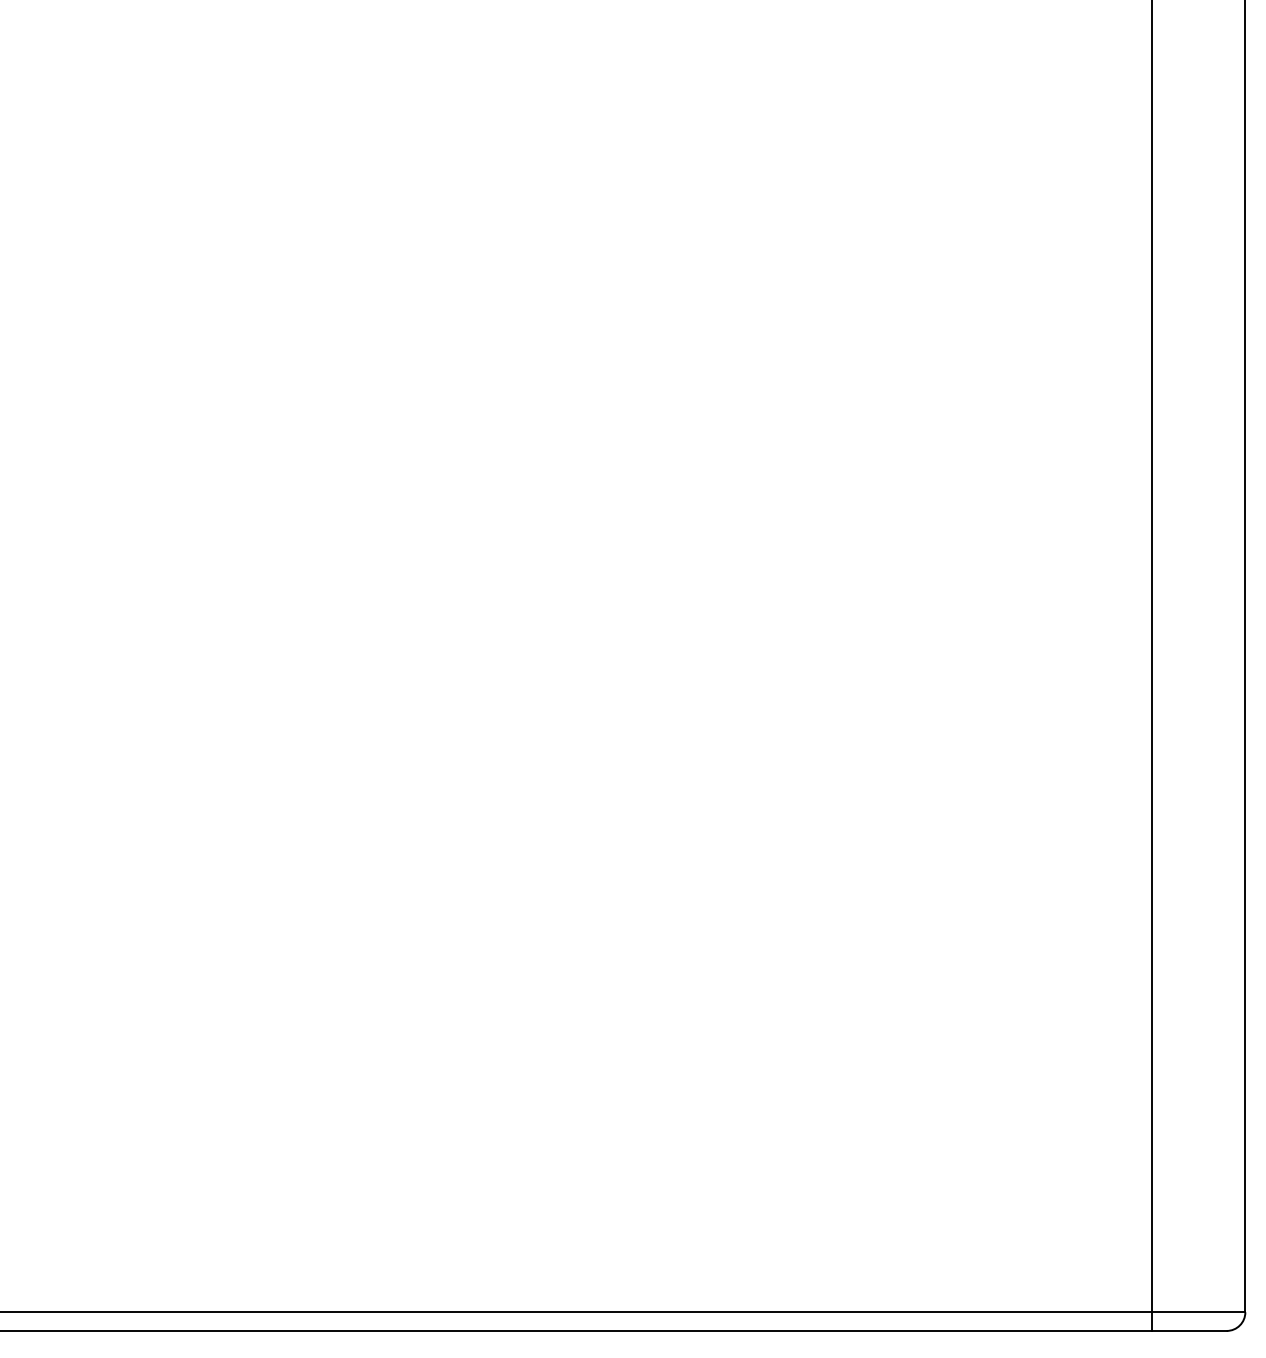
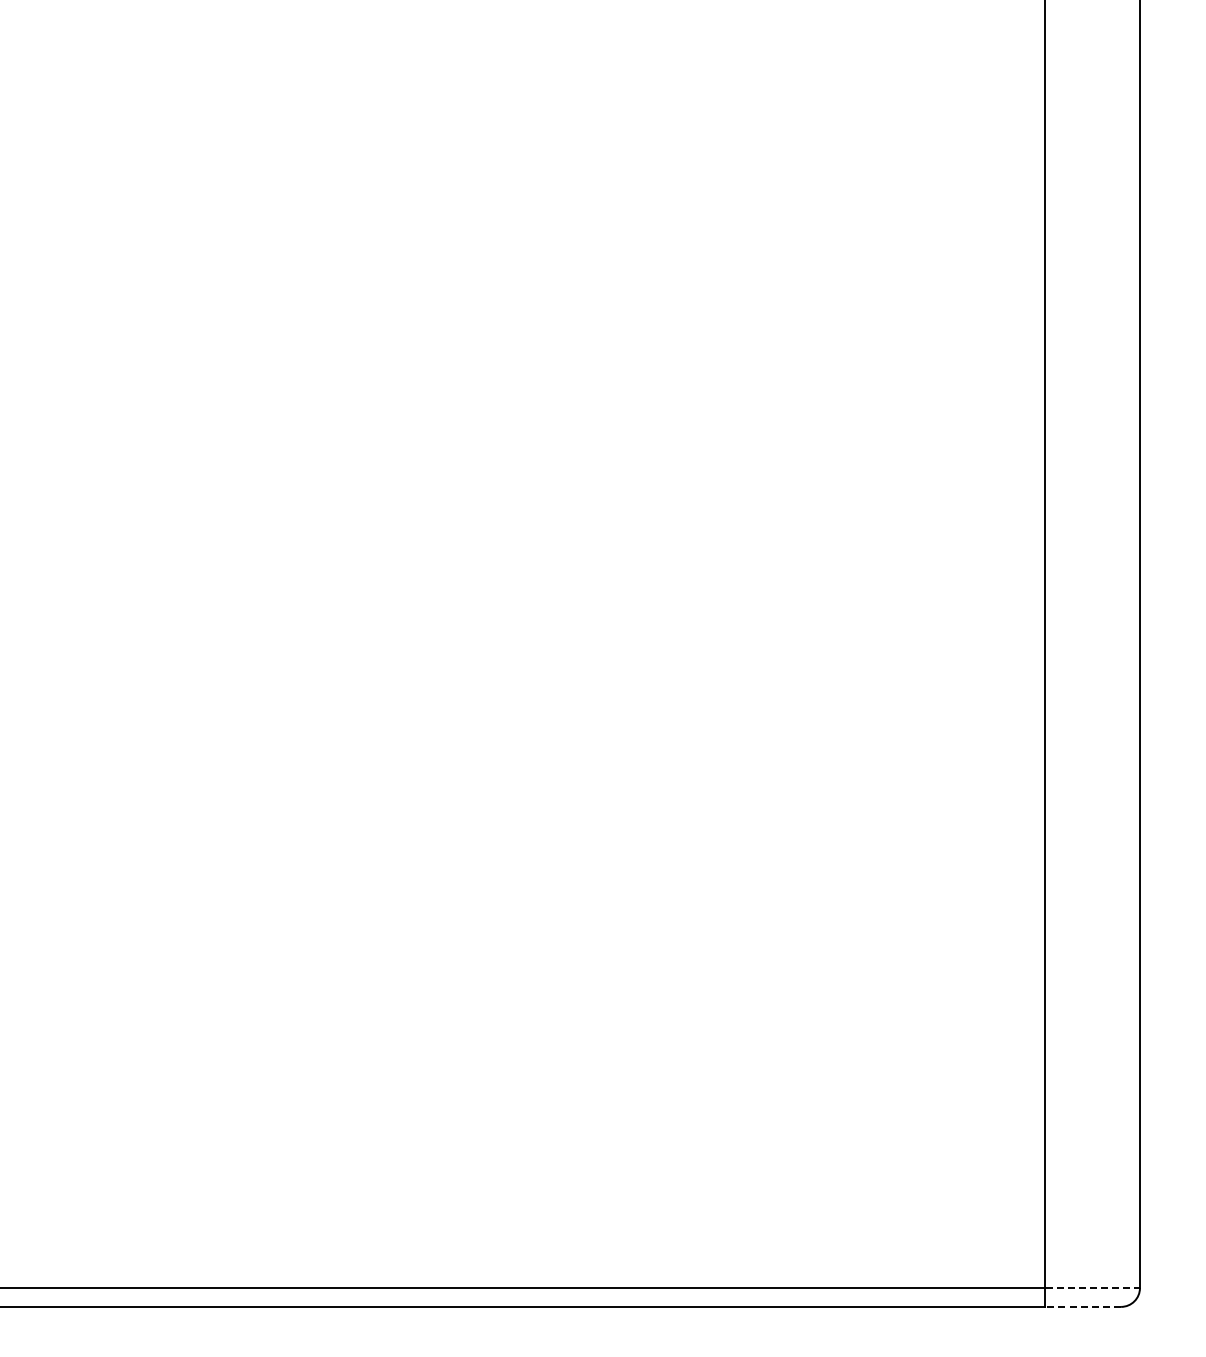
line: (1198, 1312) -> (1092, 1288), solid -> dashed
line: (1188, 1330) -> (1082, 1306), solid -> dashed

